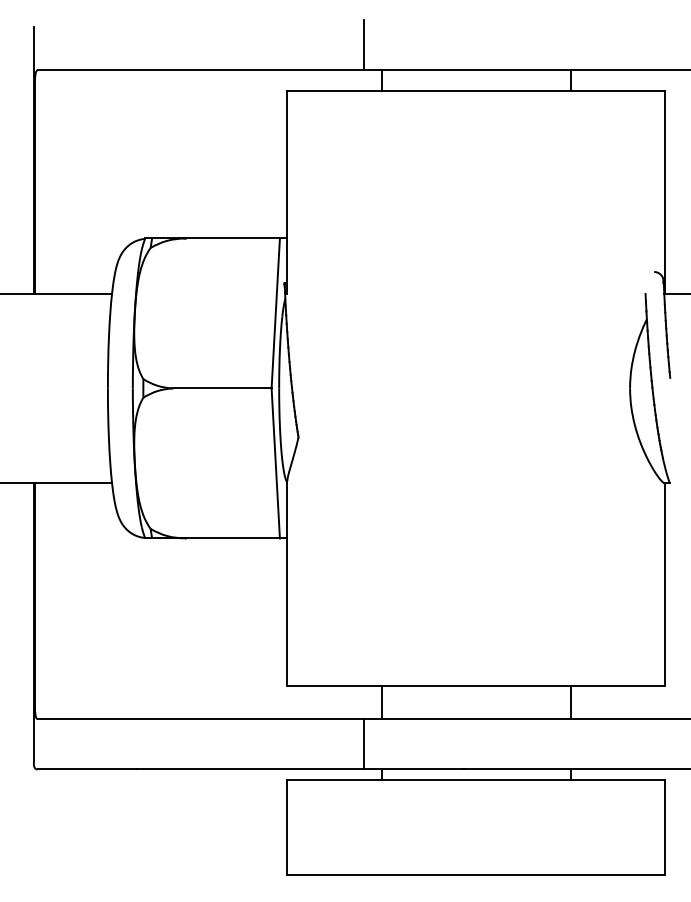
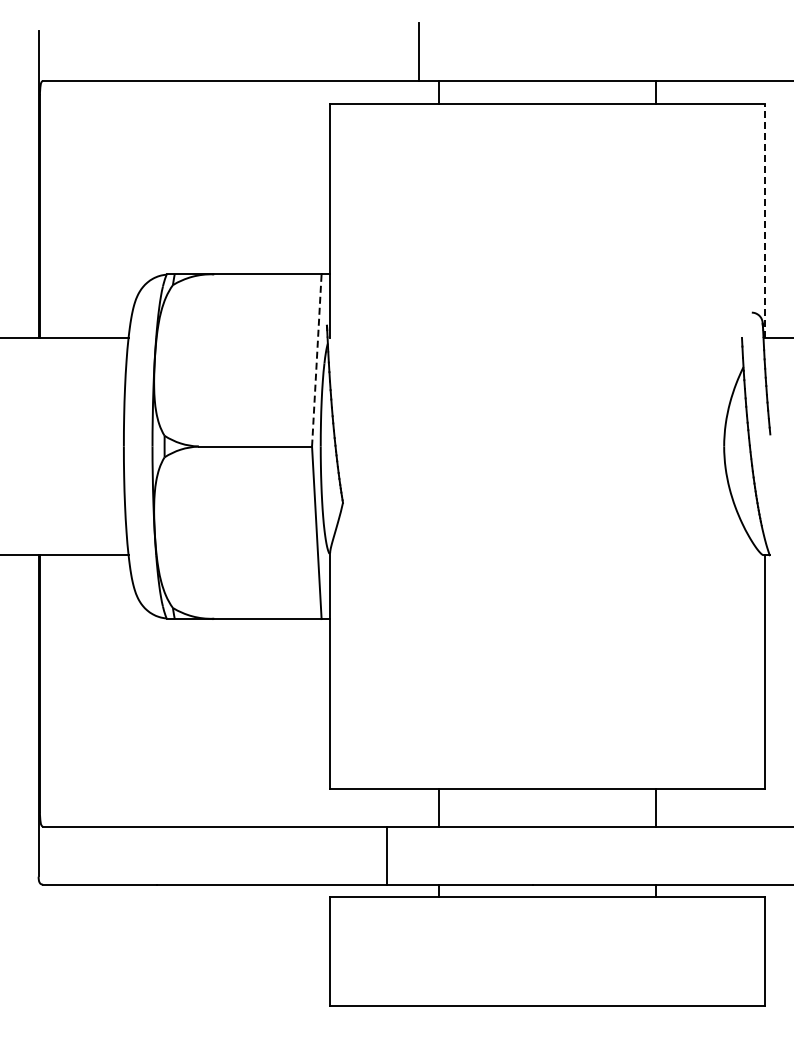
line: (665, 192) -> (764, 221), solid -> dashed
line: (275, 312) -> (316, 359), solid -> dashed
line: (364, 744) -> (386, 855), moved

